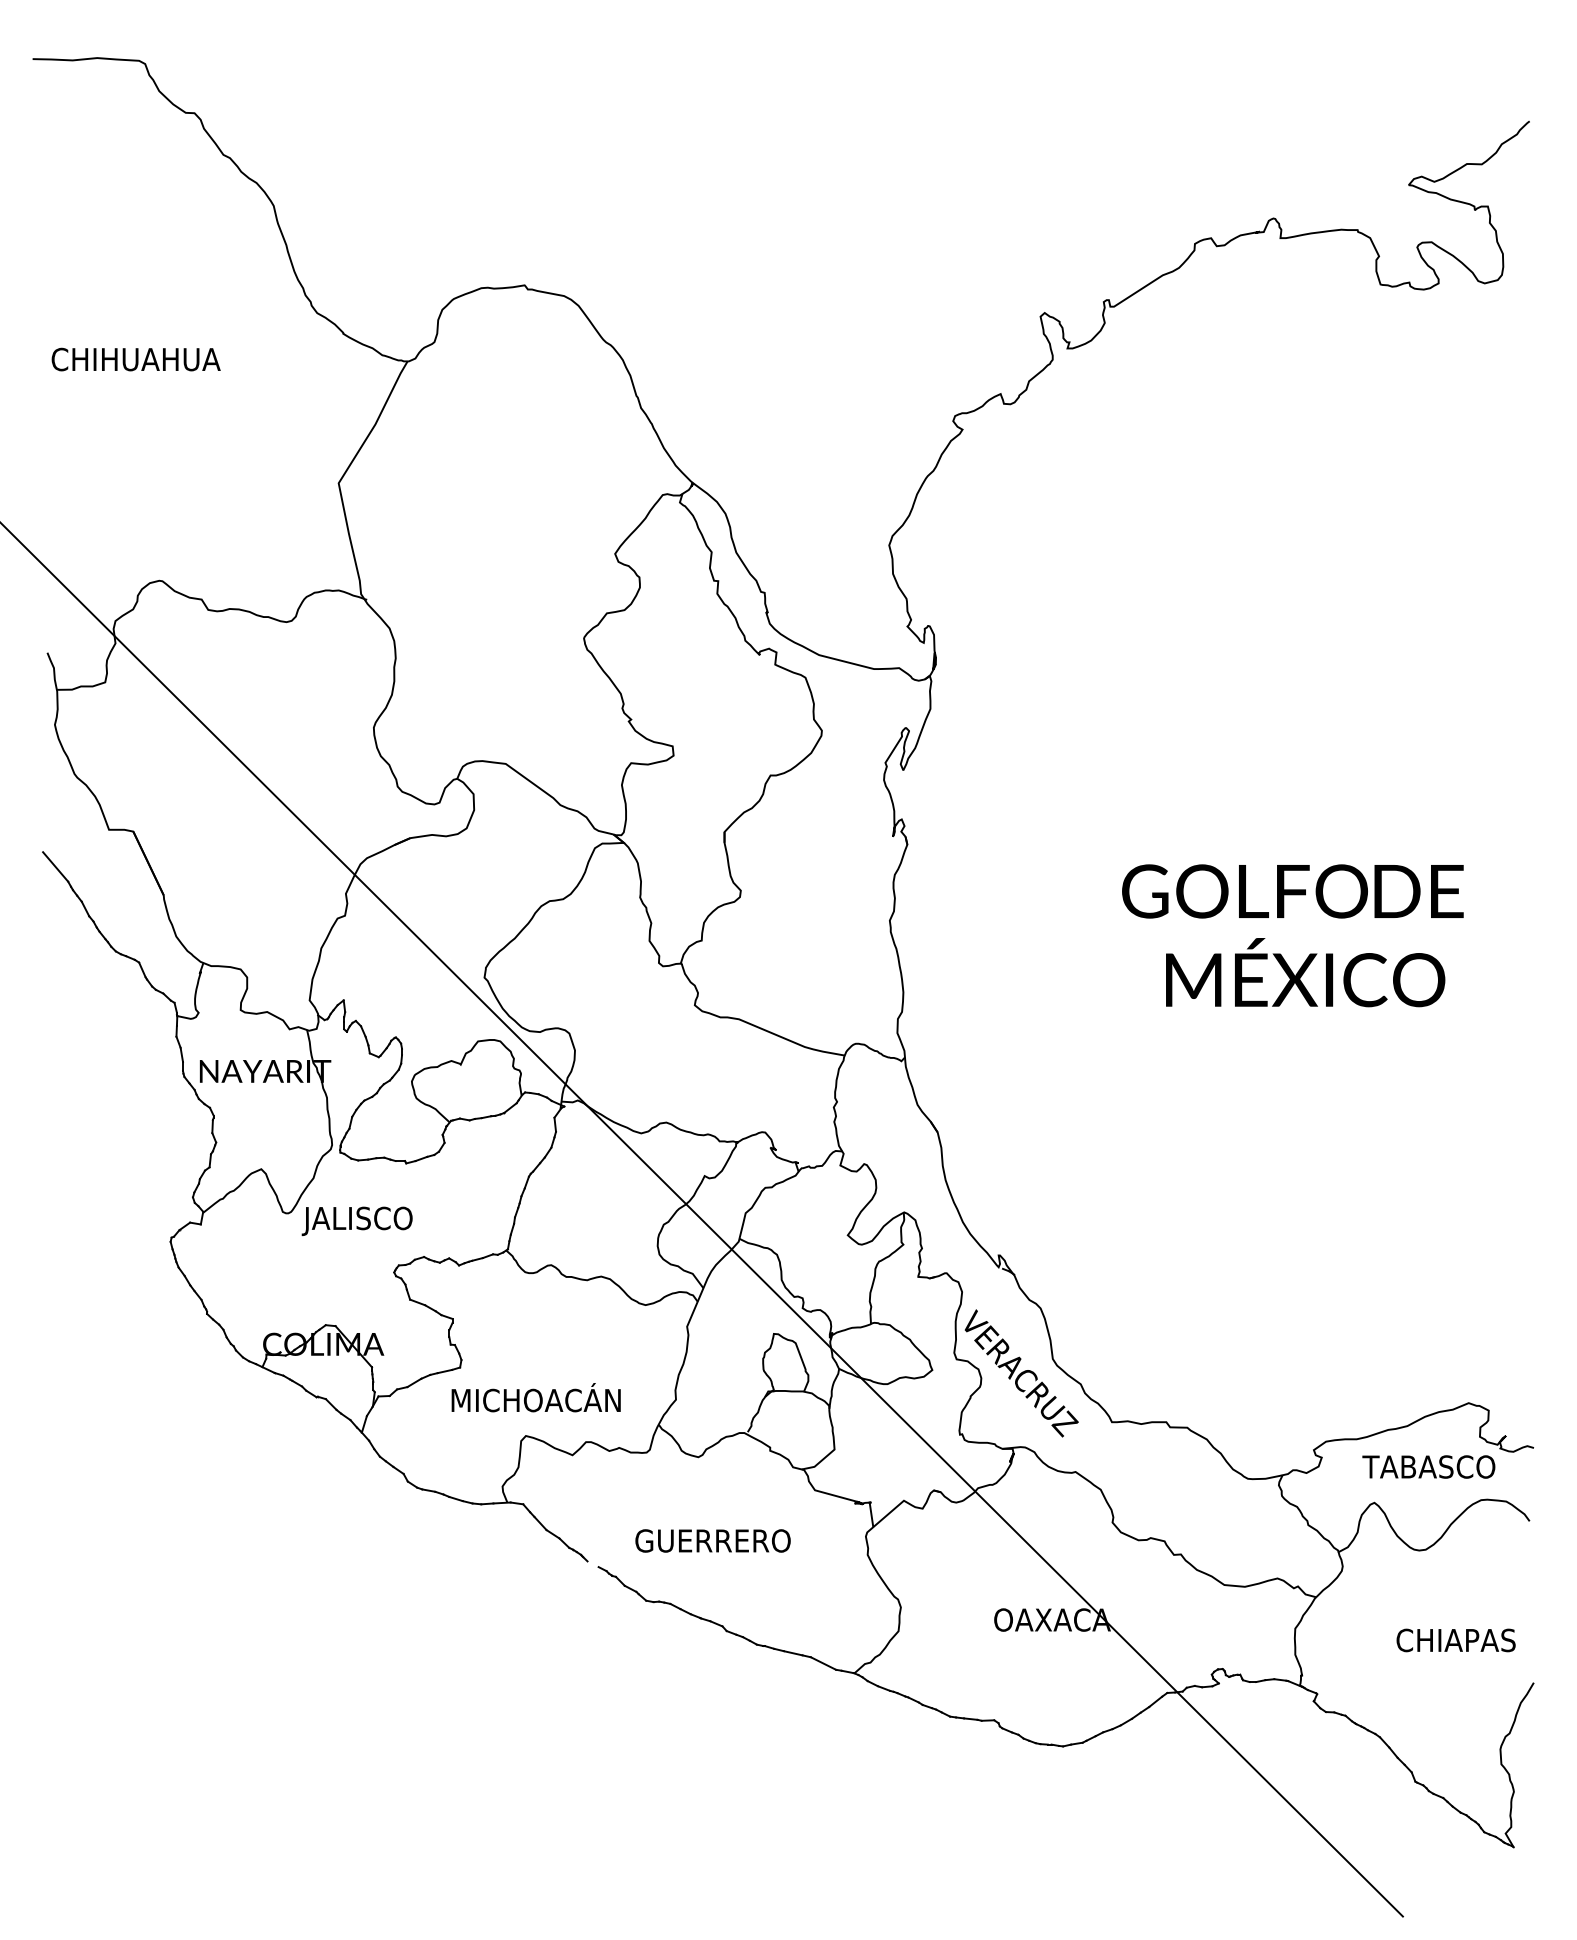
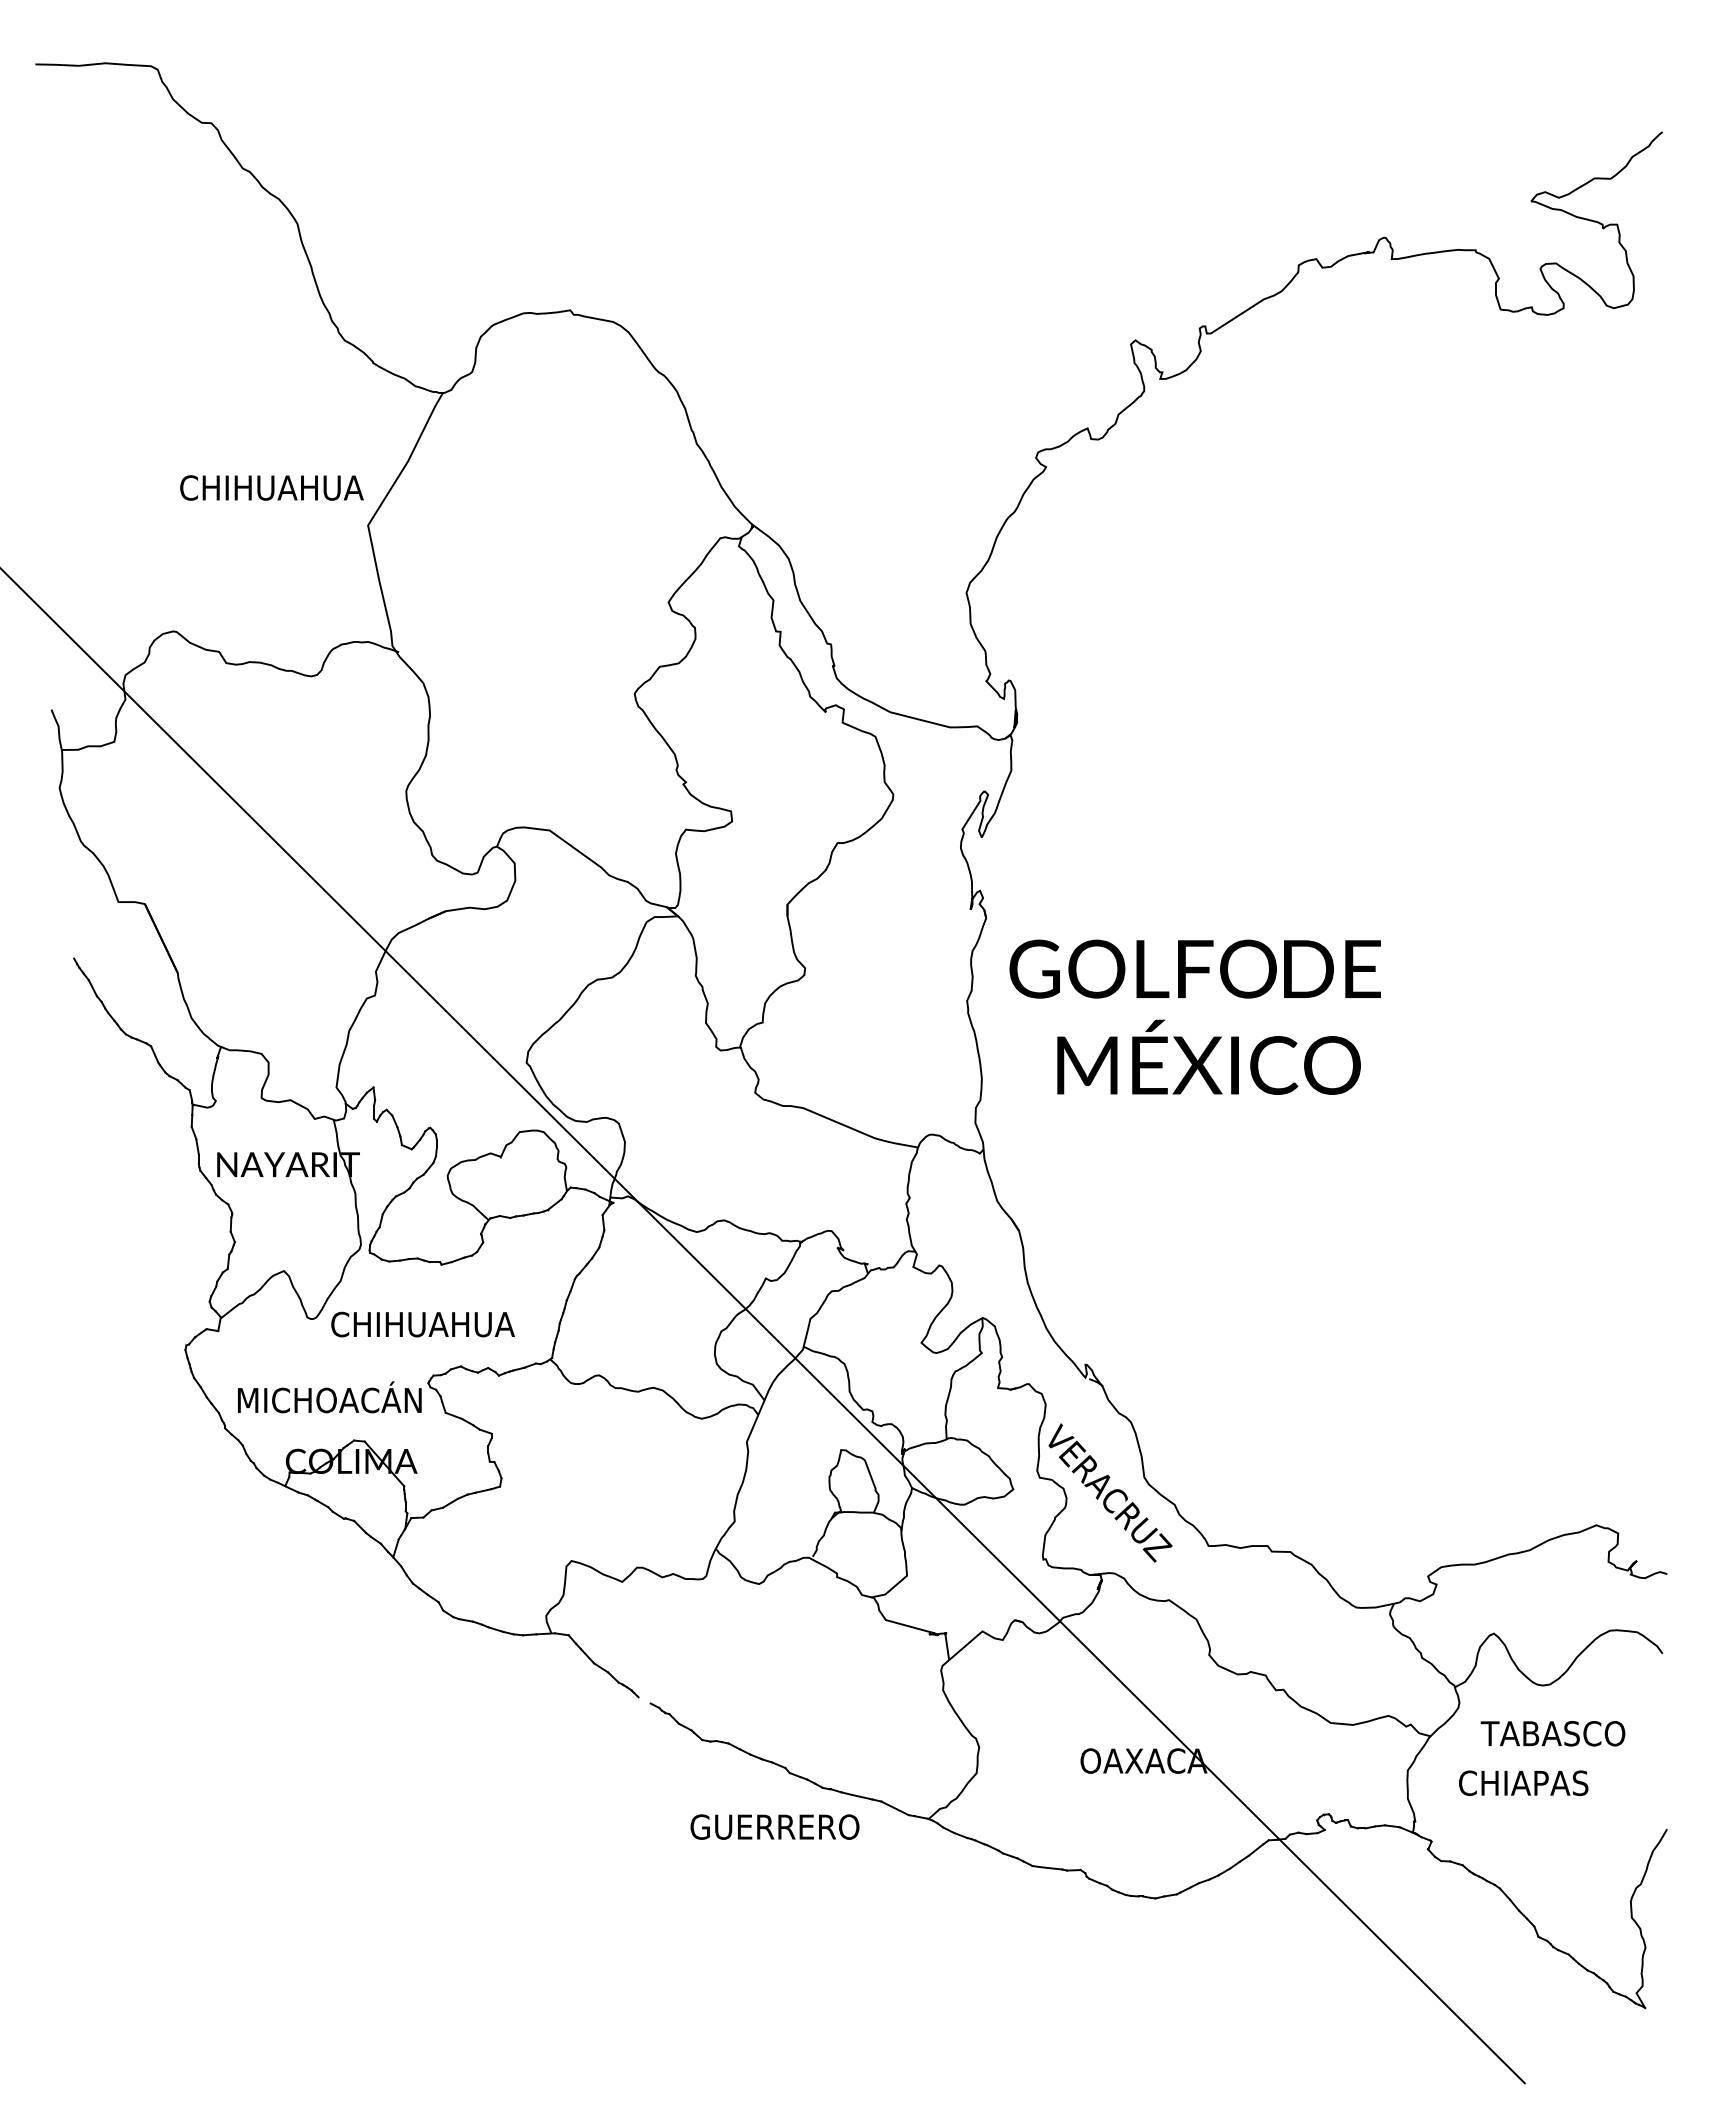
text: (135, 359) -> (271, 487), moved
line: (55, 866) -> (60, 942), removed
text: (1292, 935) -> (1194, 1016), moved
text: (387, 1221) -> (421, 1327), JALISCO -> CHIHUAHUA
text: (535, 1397) -> (329, 1397), moved
text: (1428, 1466) -> (1552, 1733), moved
text: (712, 1540) -> (774, 1826), moved
text: (1455, 1639) -> (1523, 1782), moved

